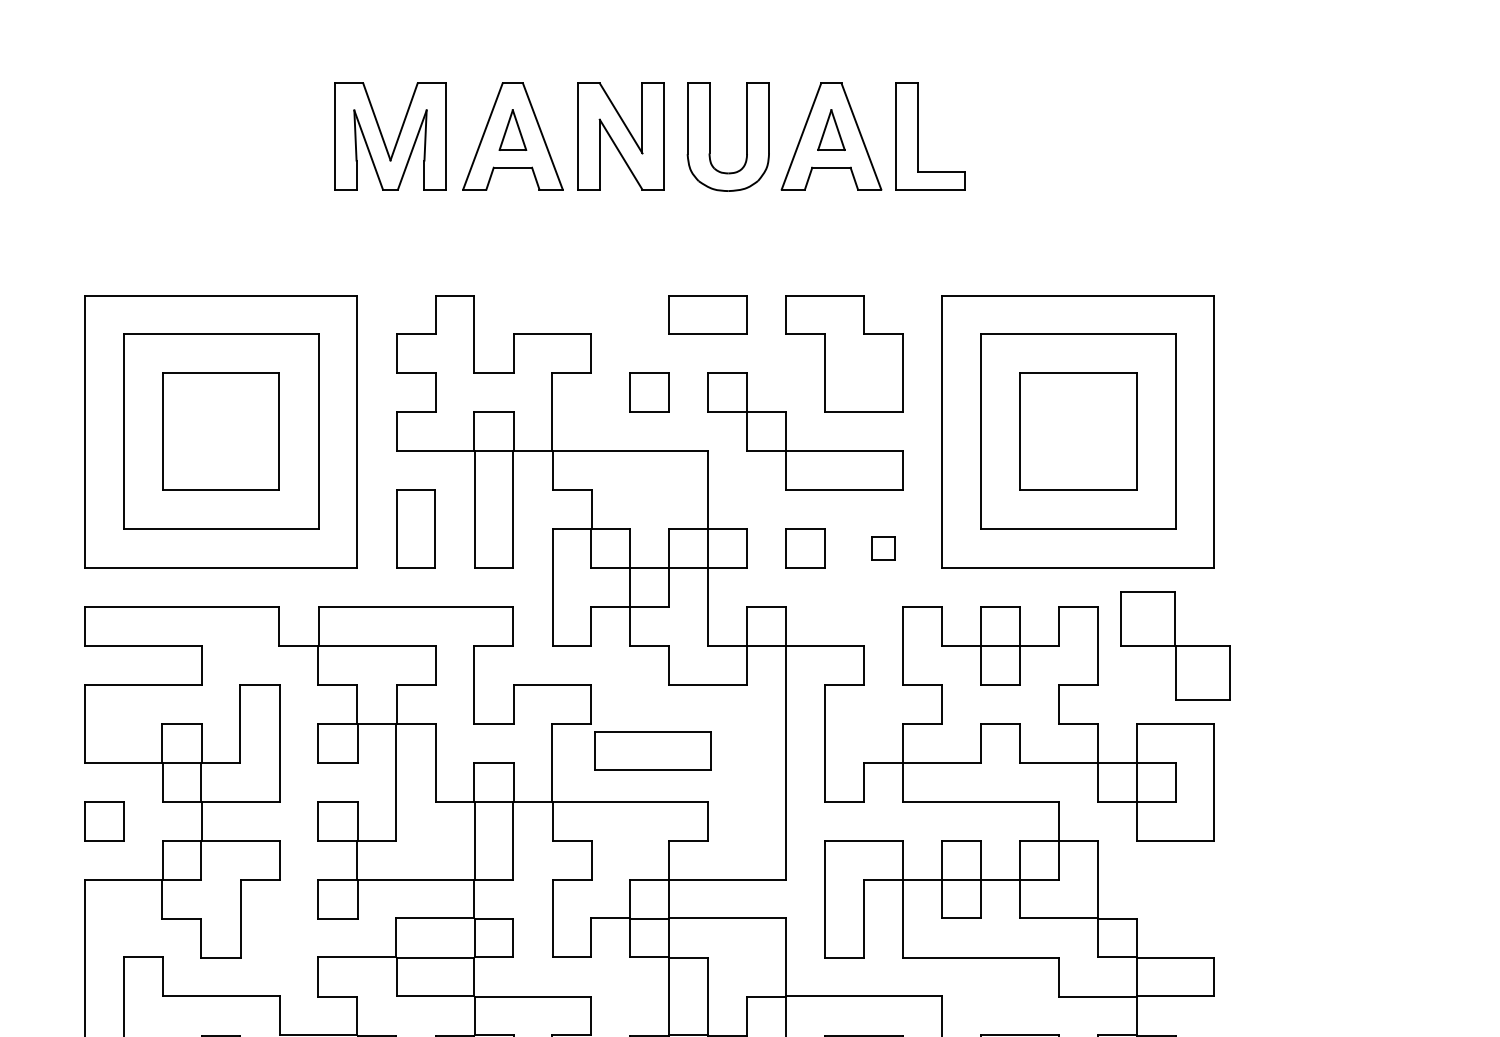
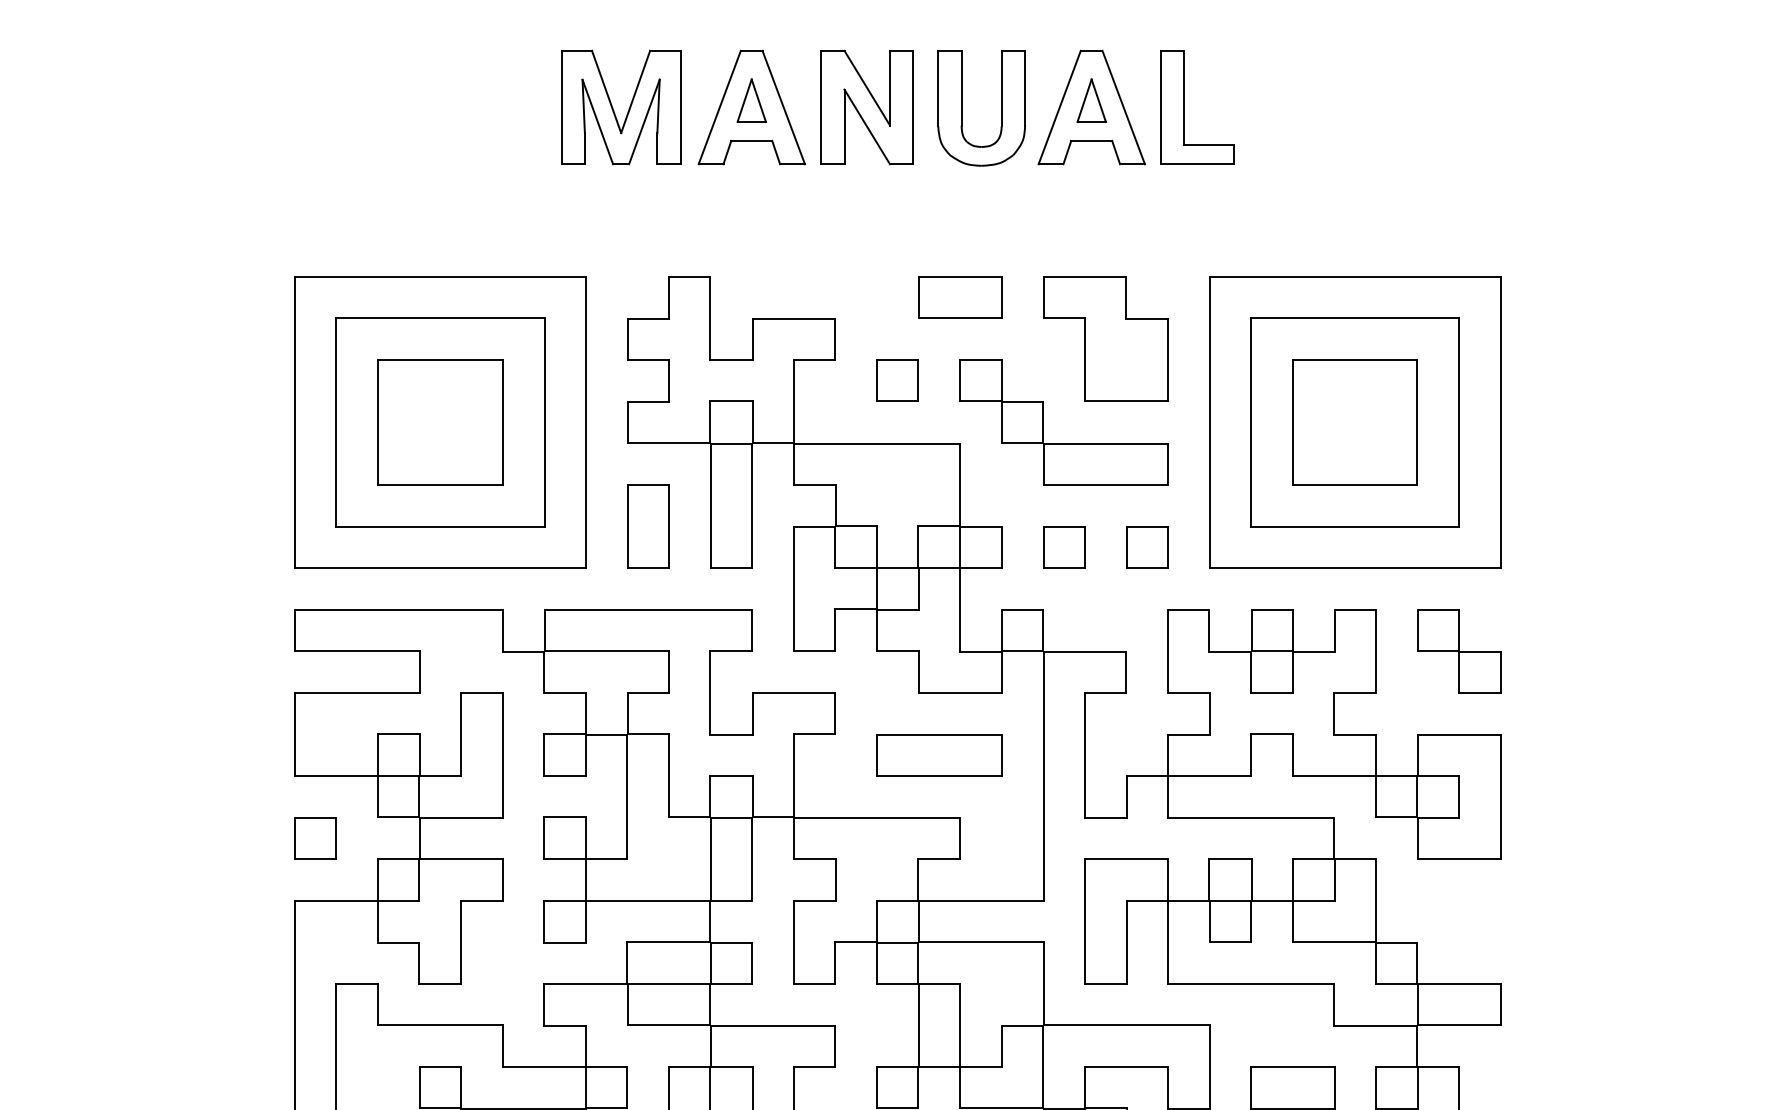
part: (883, 548) -> (1147, 547), size x1.67
part: (1176, 646) -> (1459, 651), size x0.71
part: (653, 751) -> (939, 755), moved

